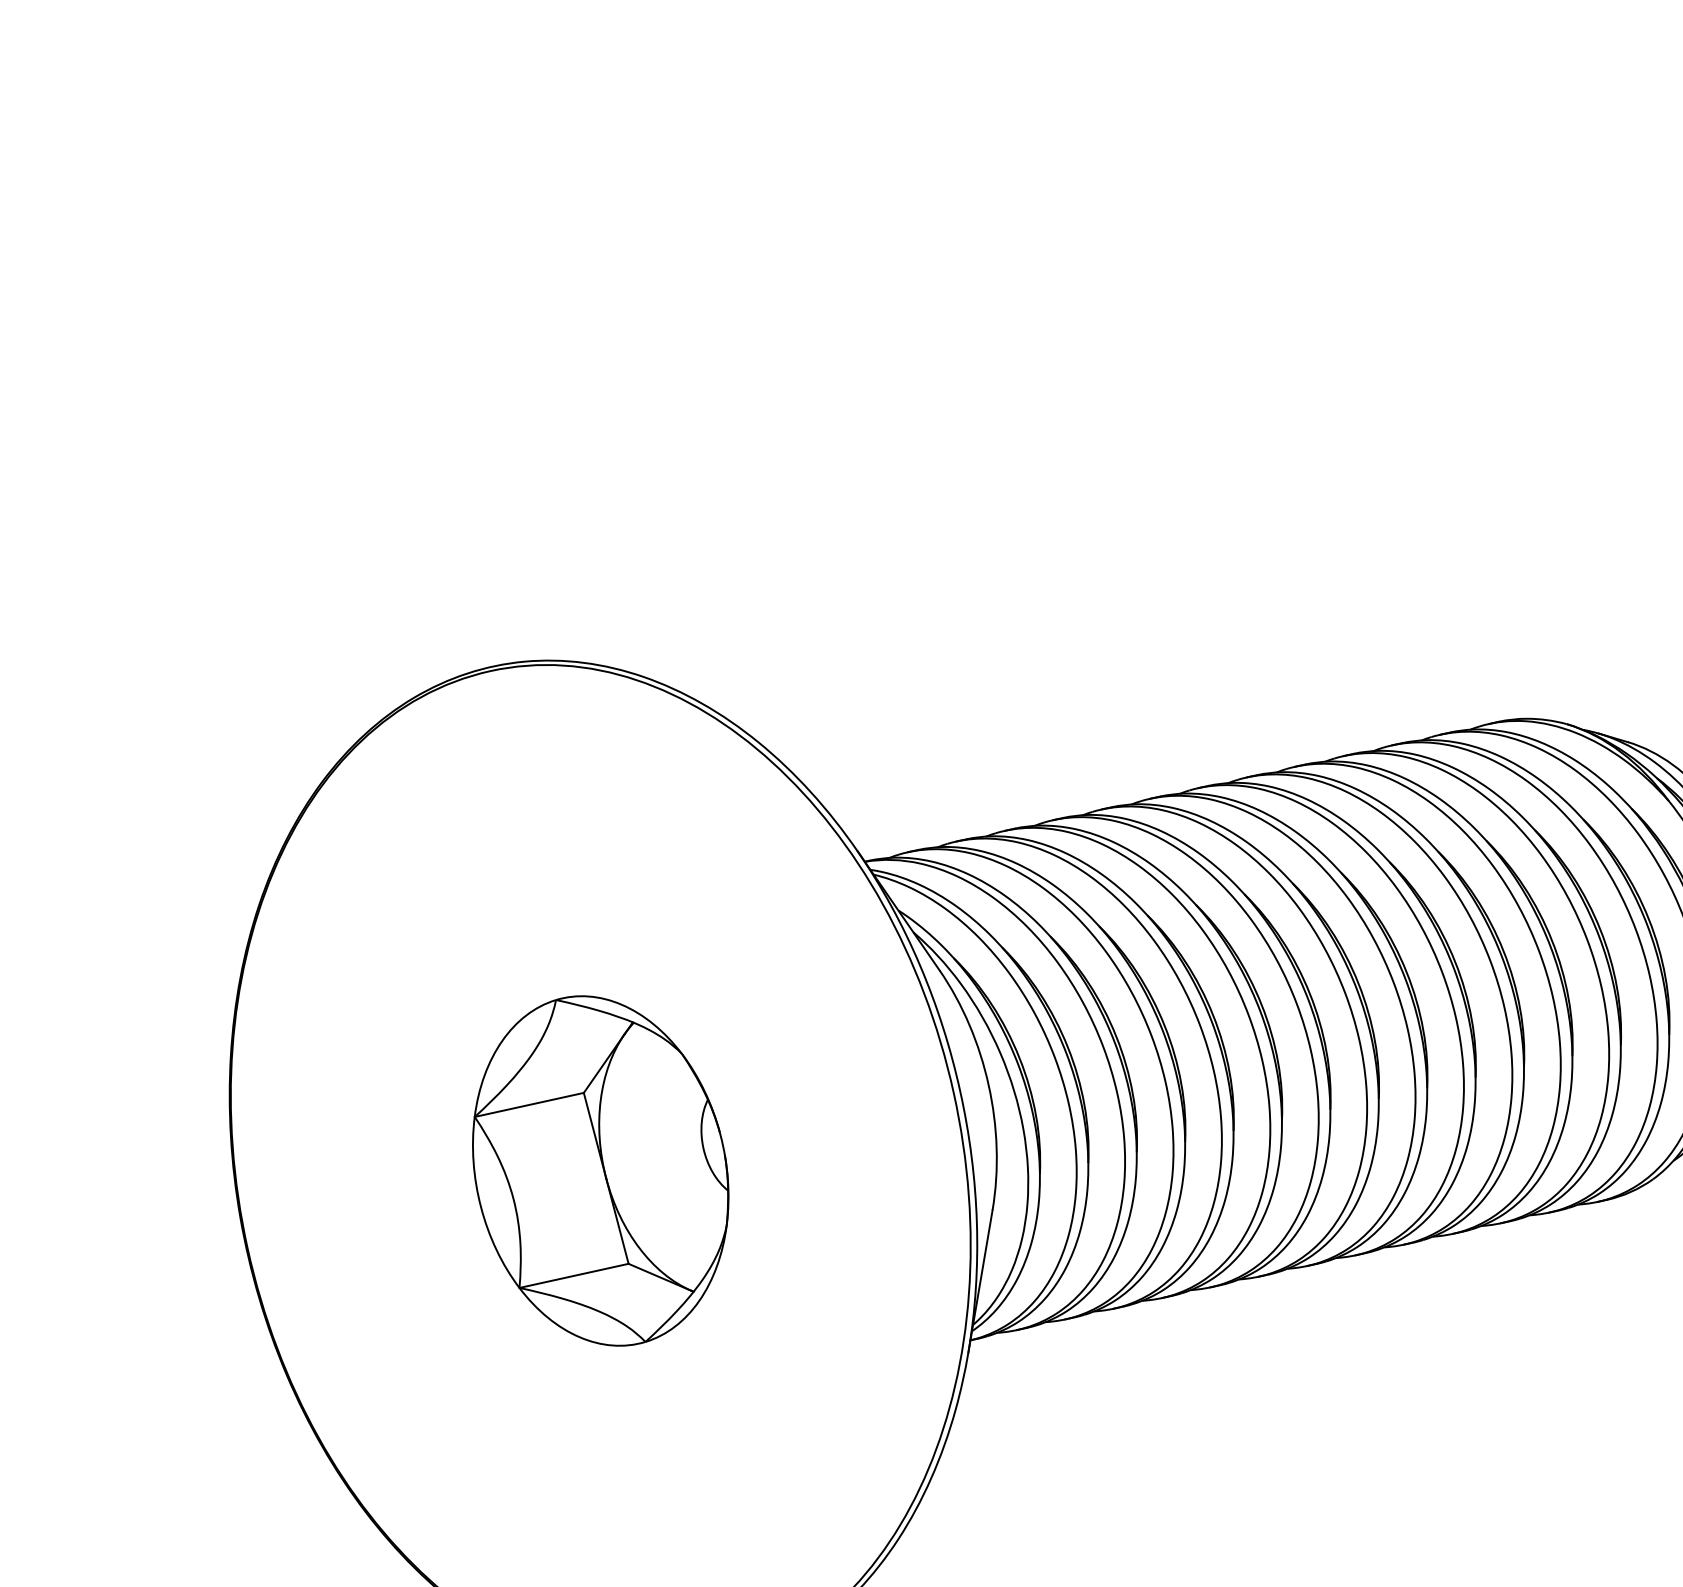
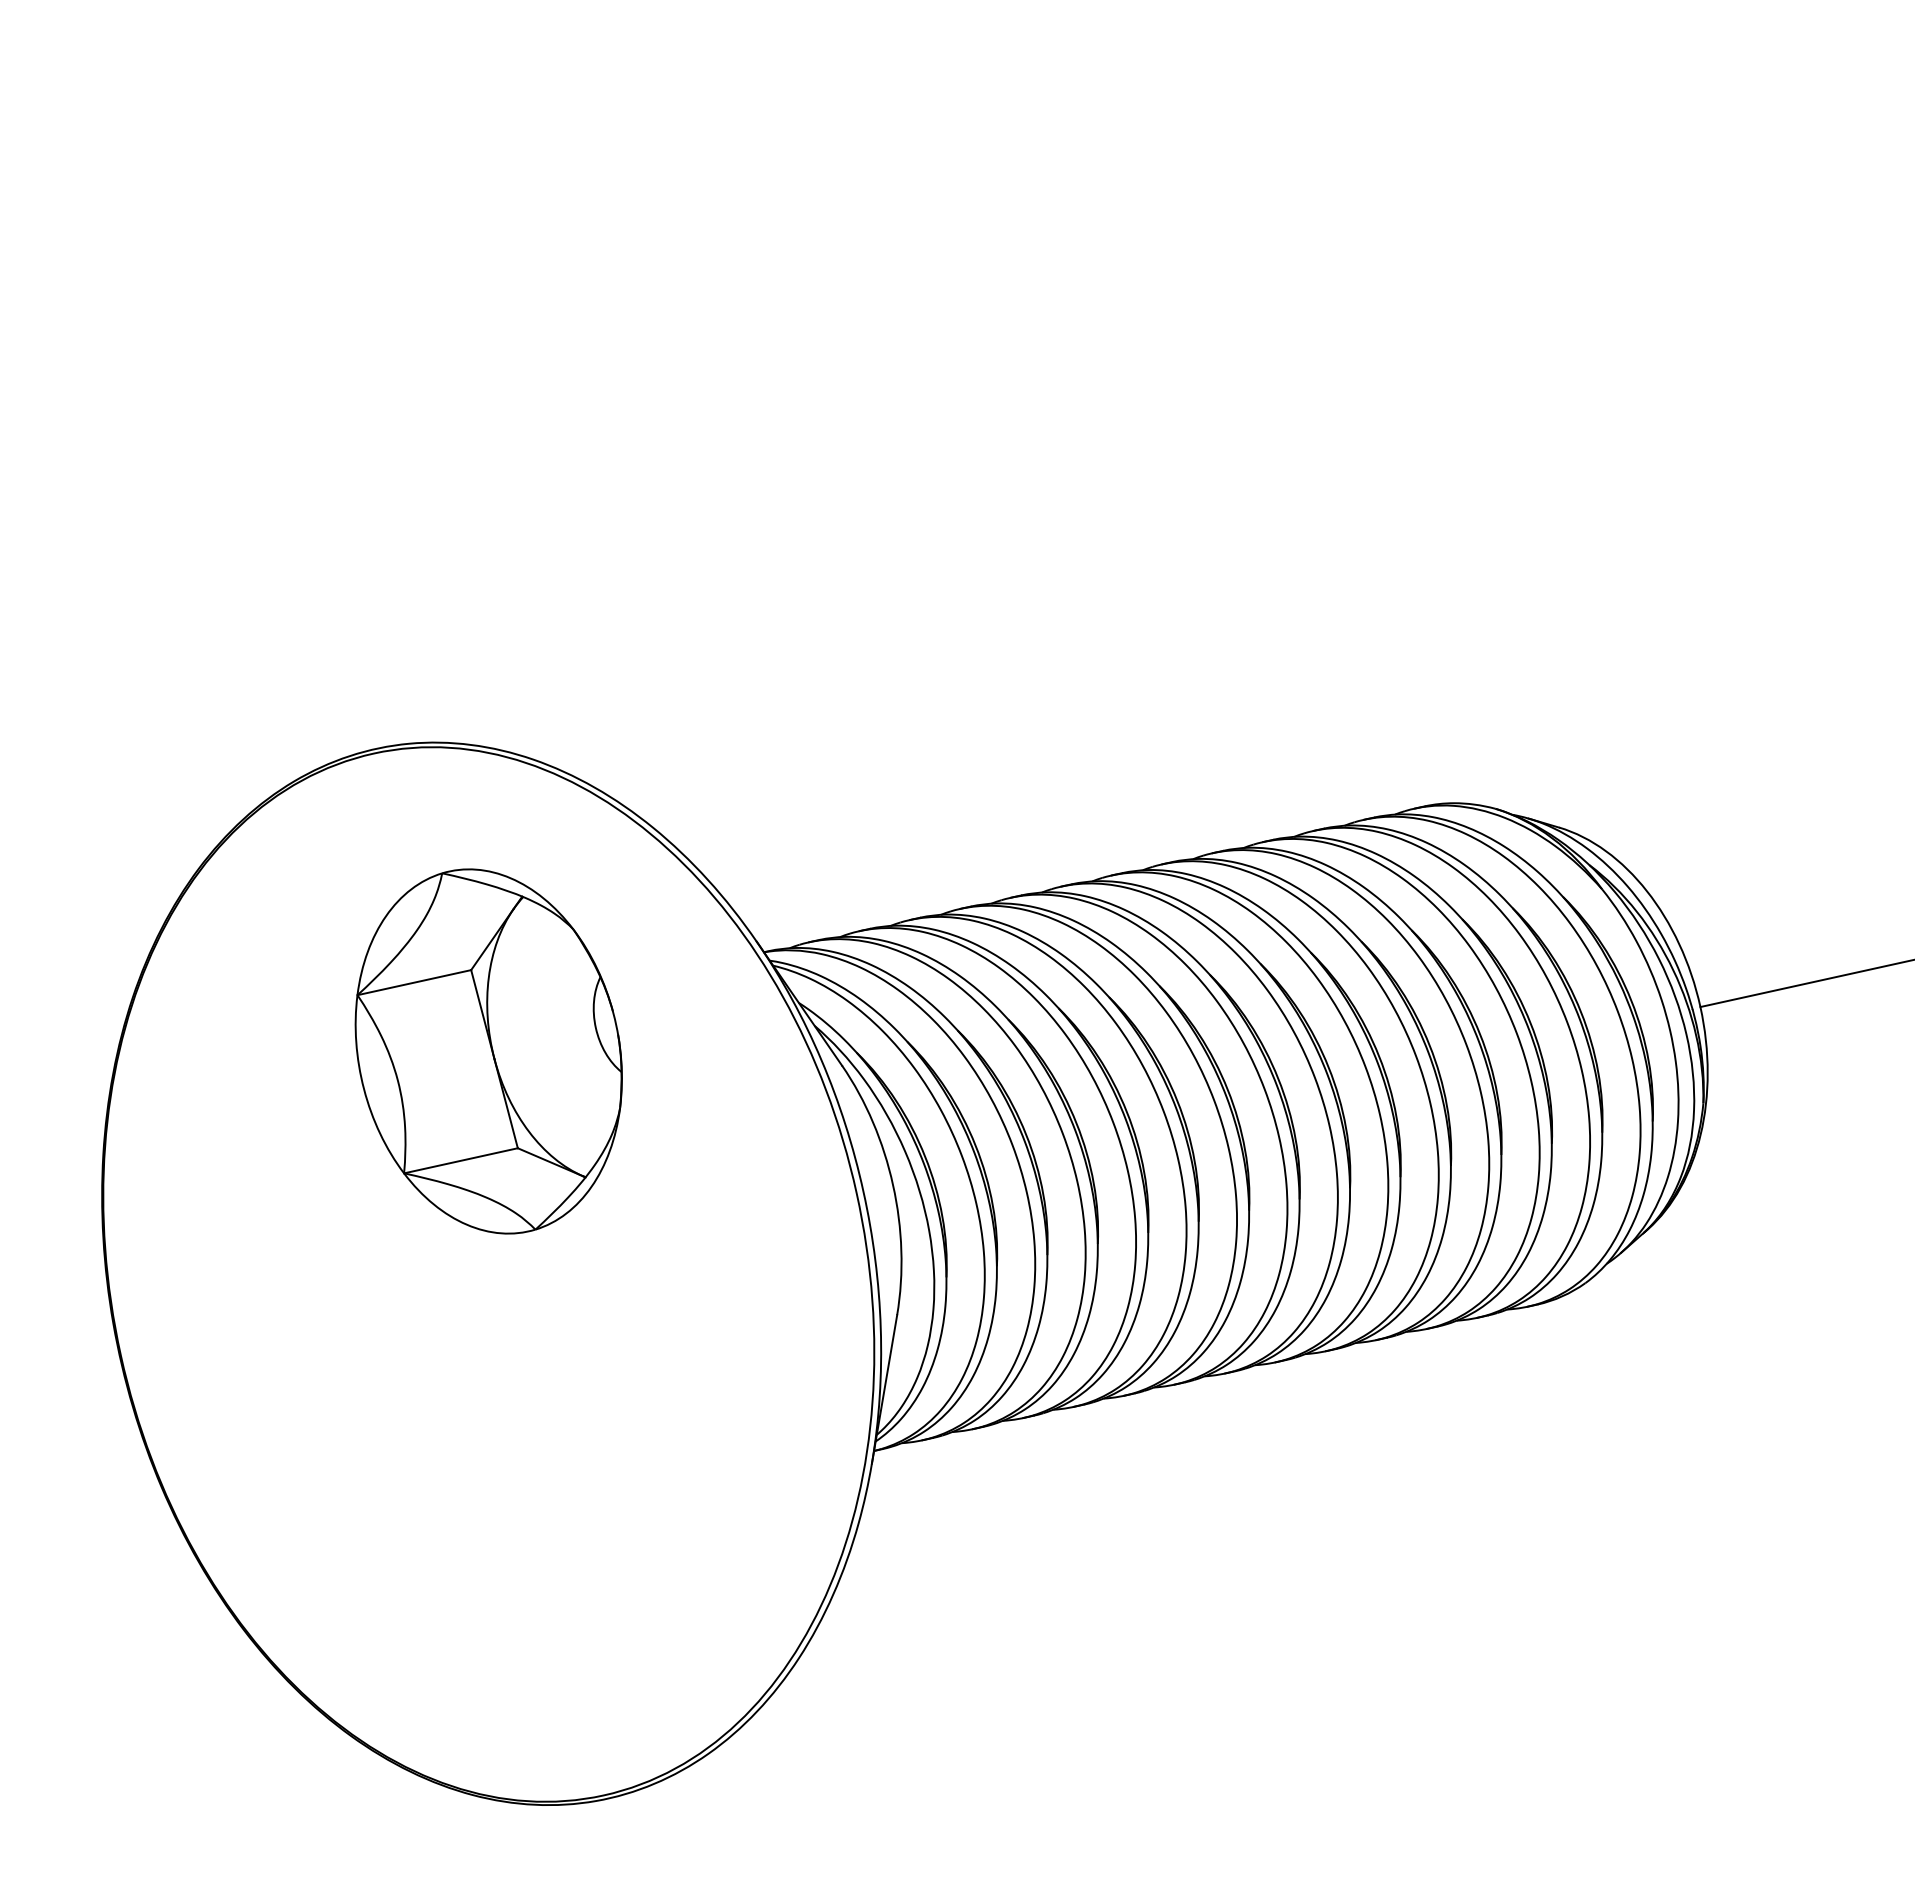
part: (600, 1171) -> (488, 1051), moved

